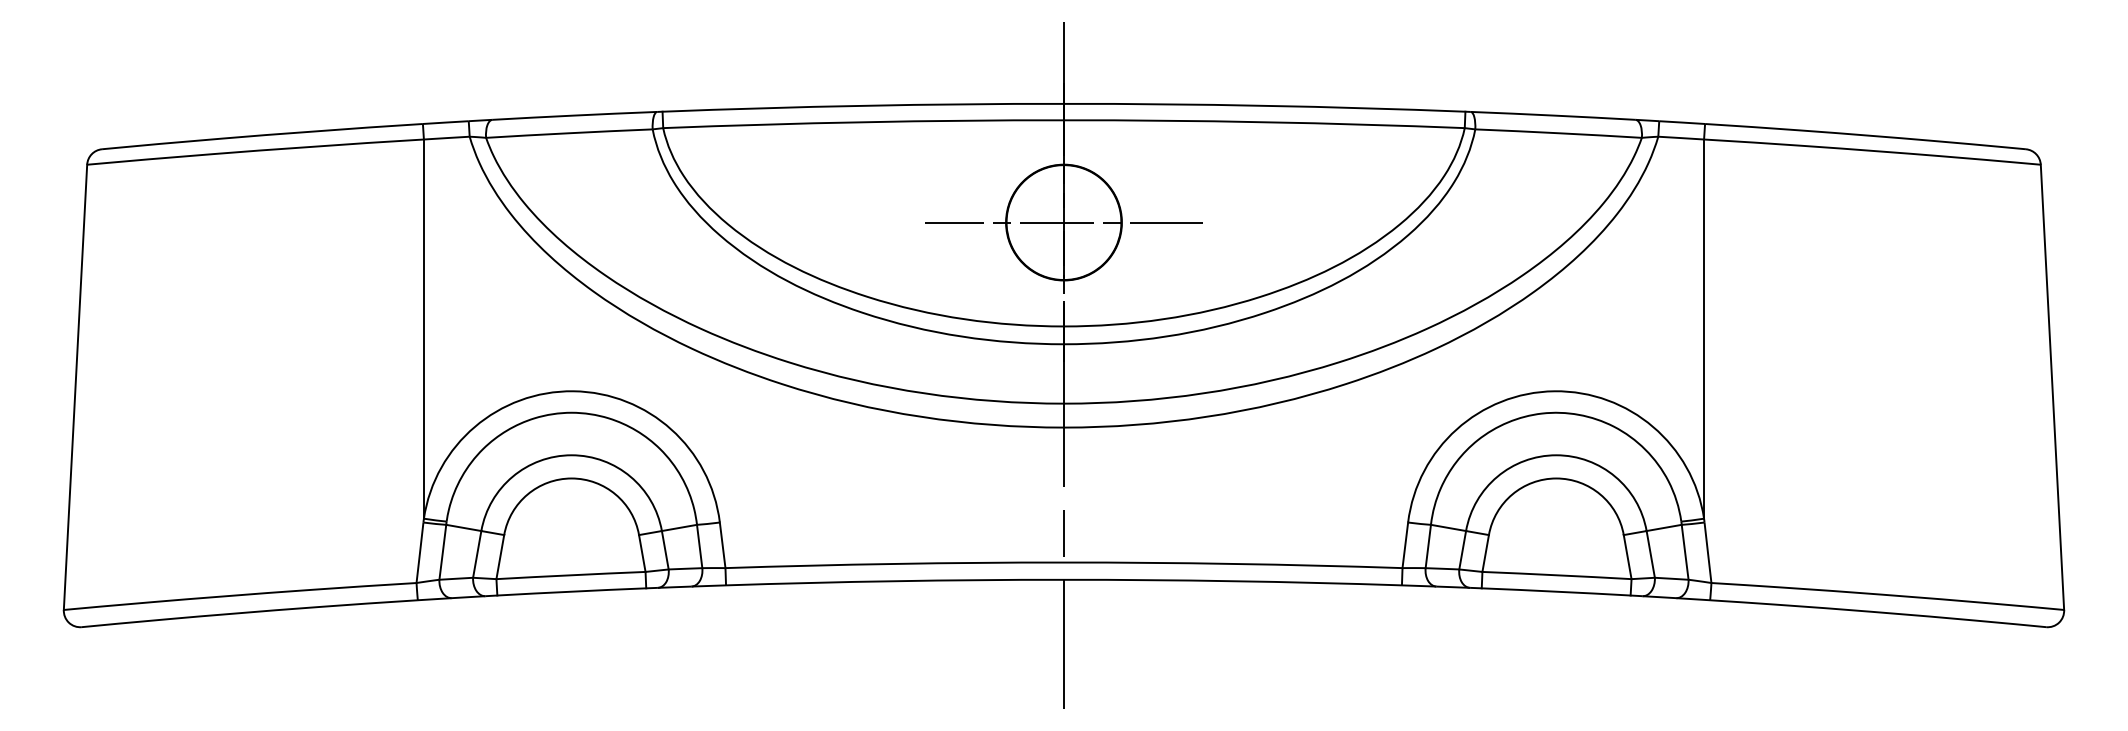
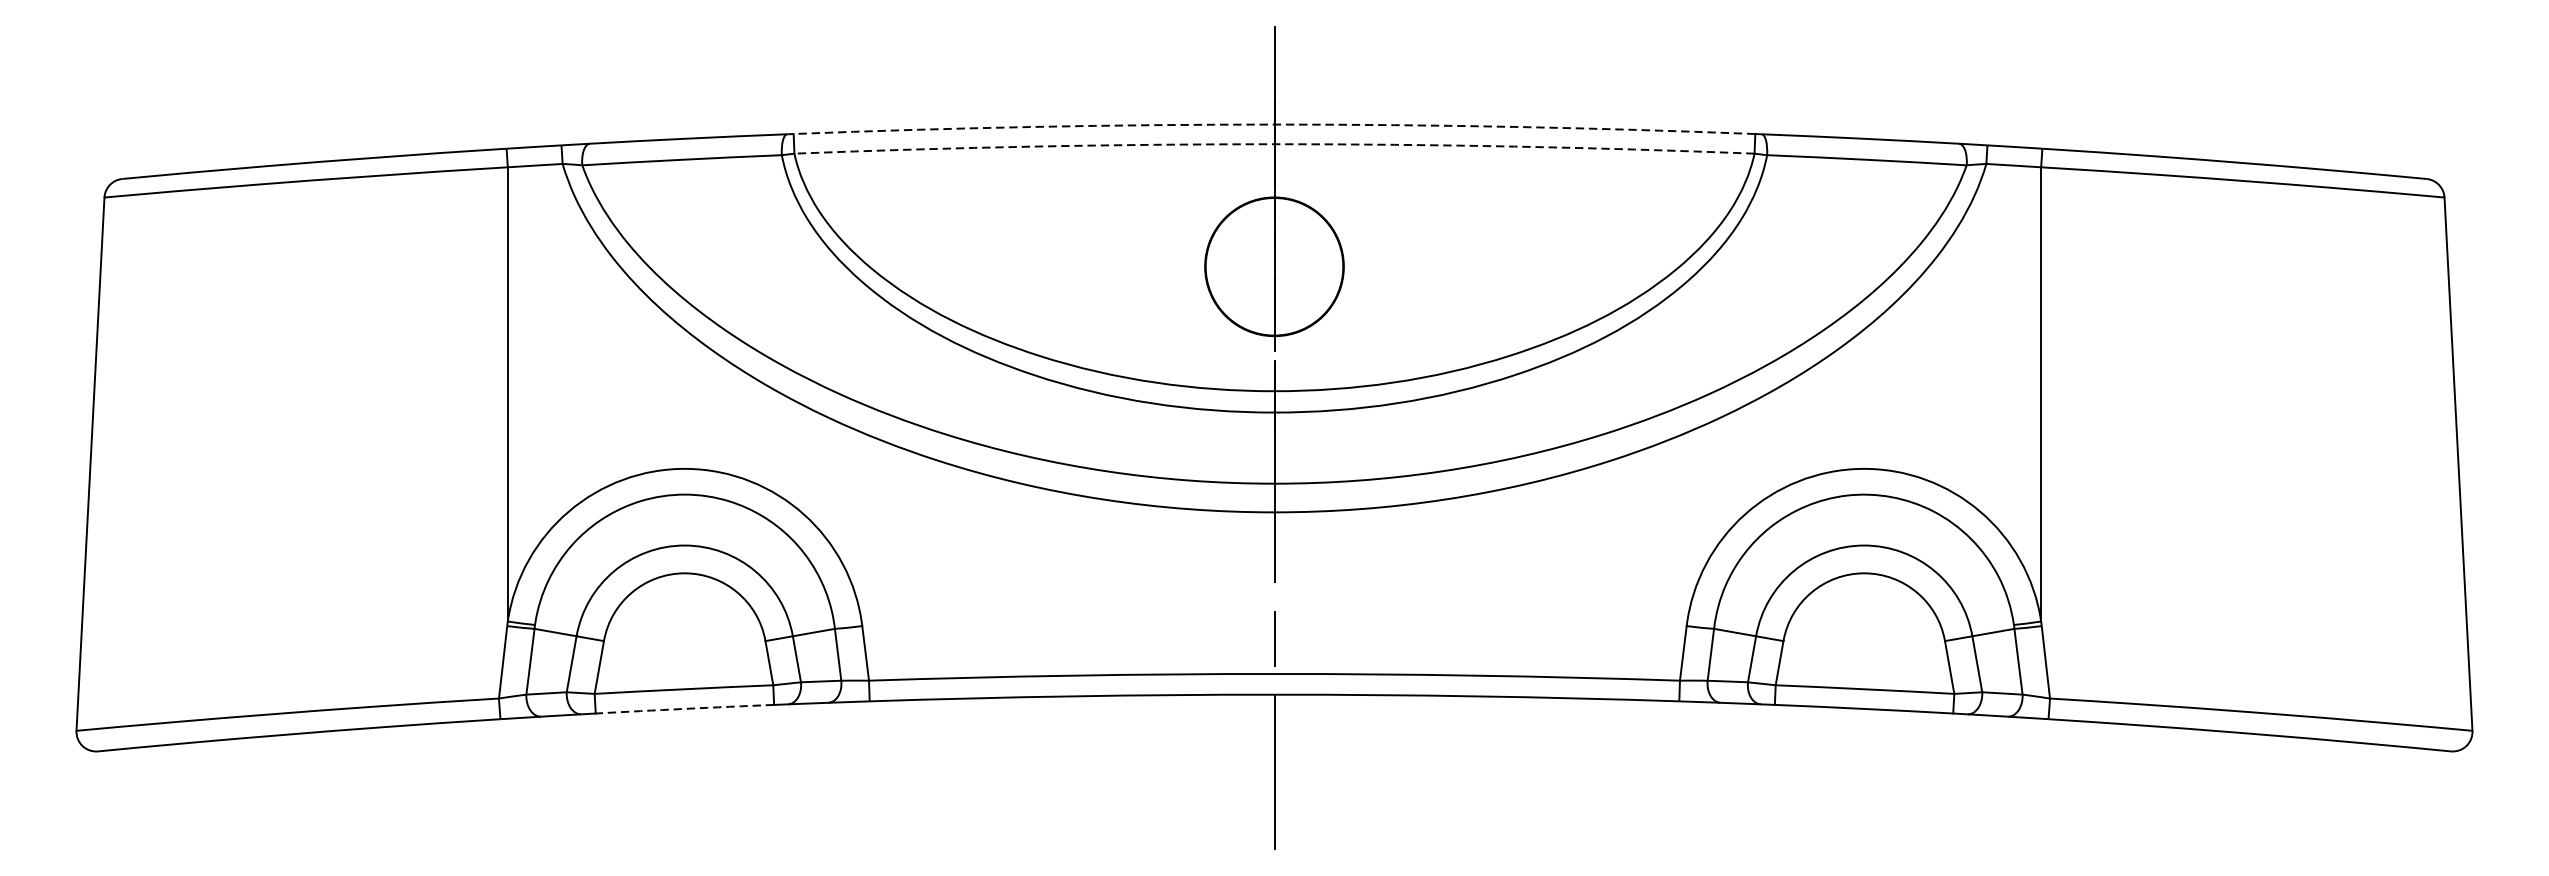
arc: (1064, 103) -> (1275, 124), solid -> dashed
arc: (1064, 120) -> (1275, 144), solid -> dashed
line: (1063, 222) -> (1273, 266), removed
arc: (571, 591) -> (684, 708), solid -> dashed

